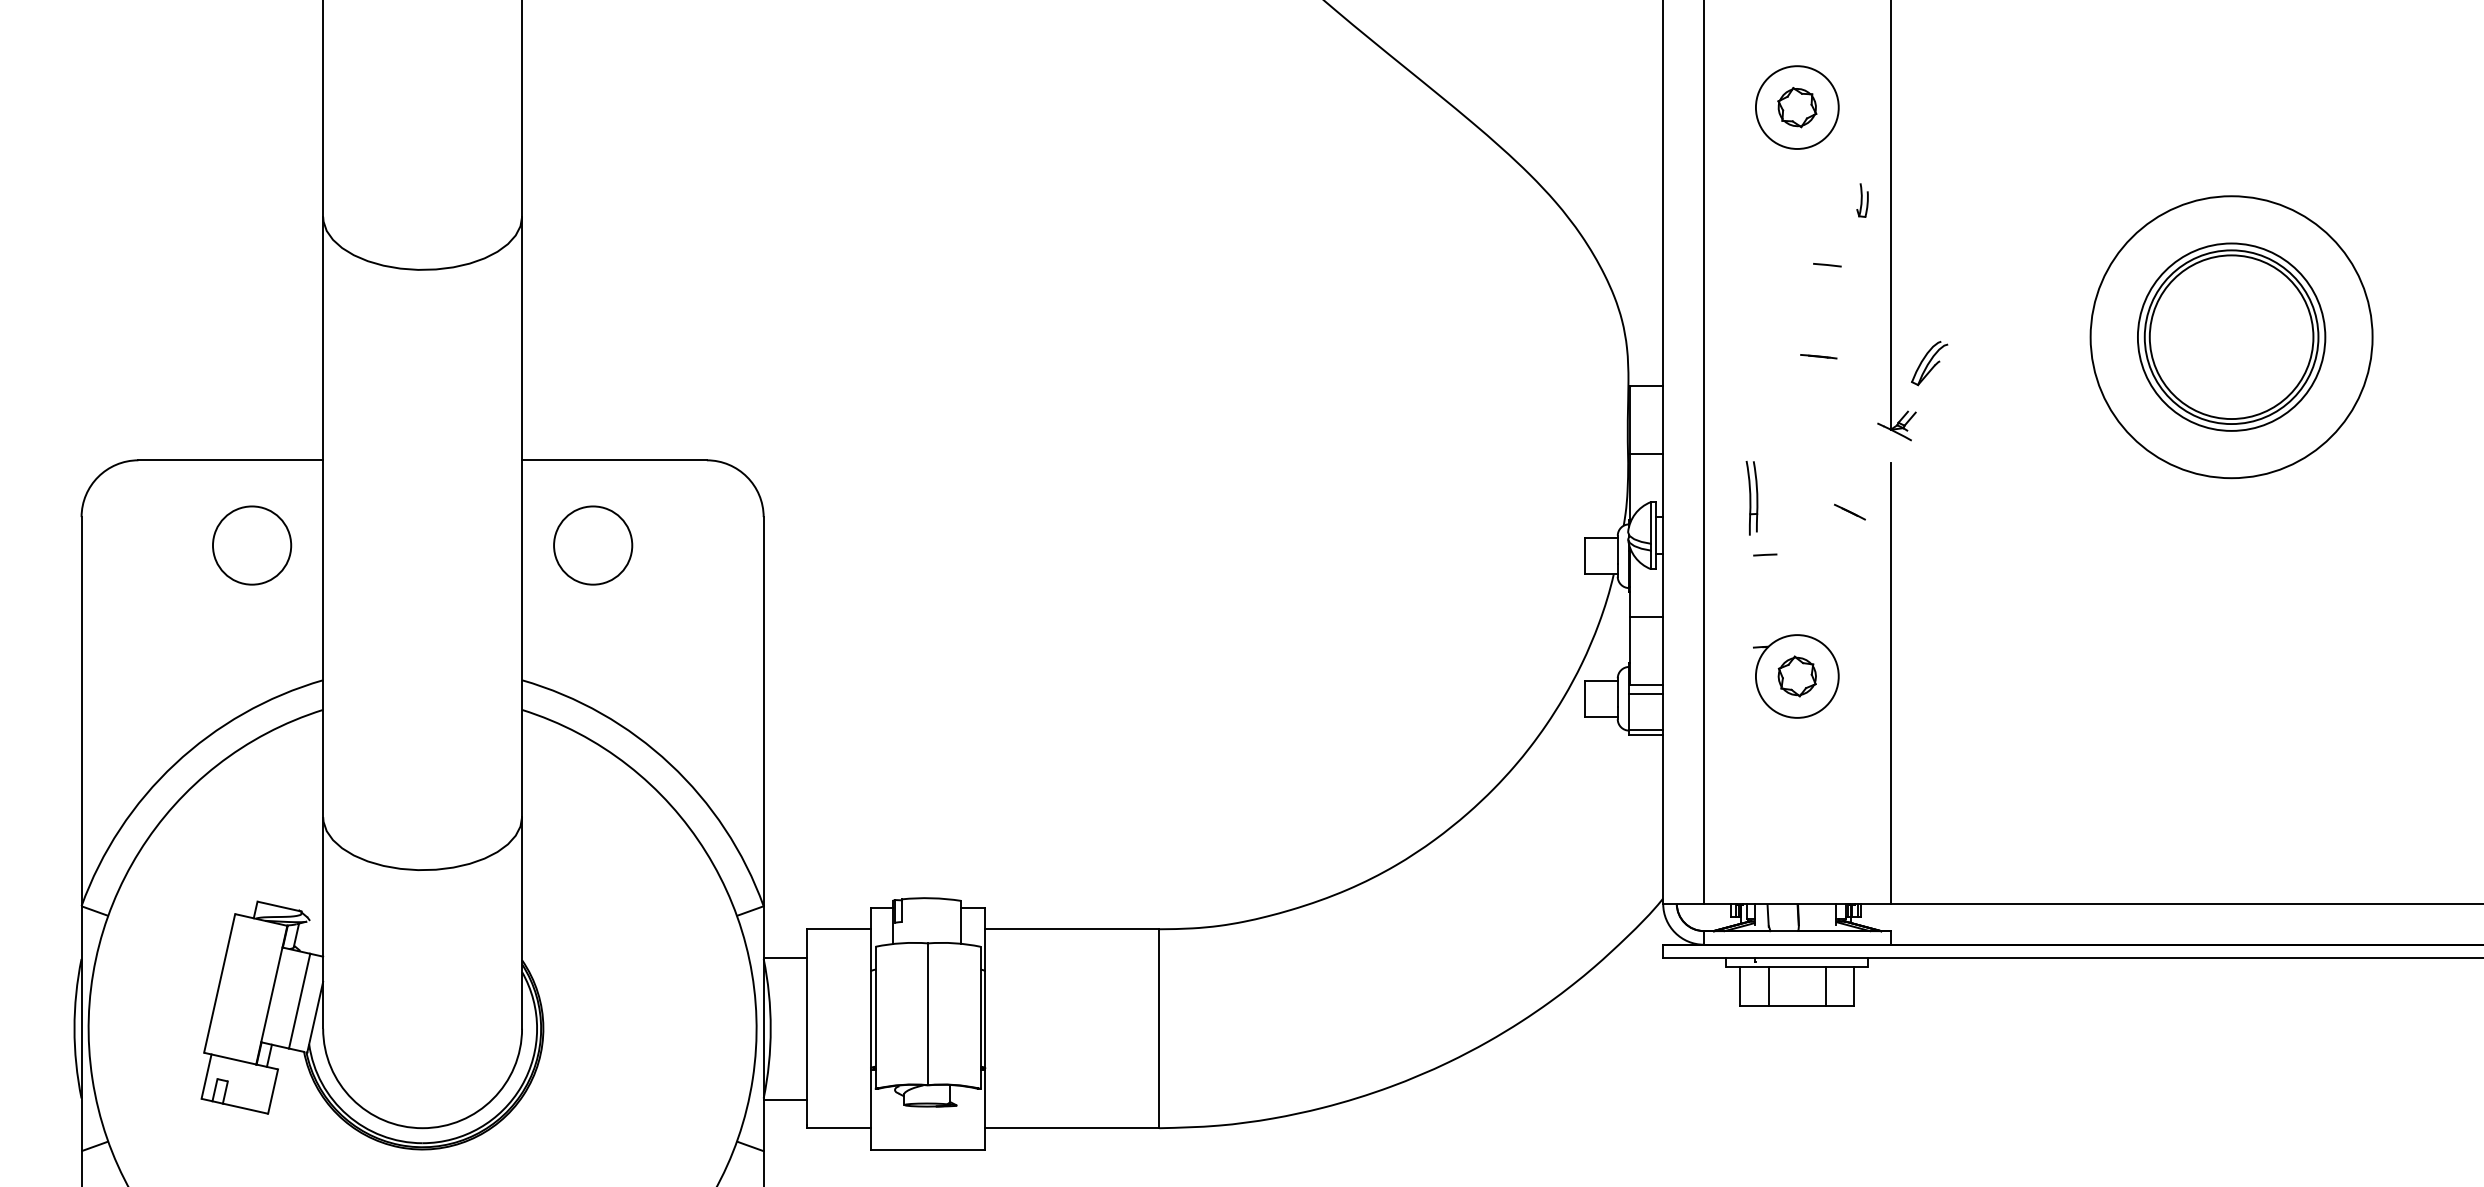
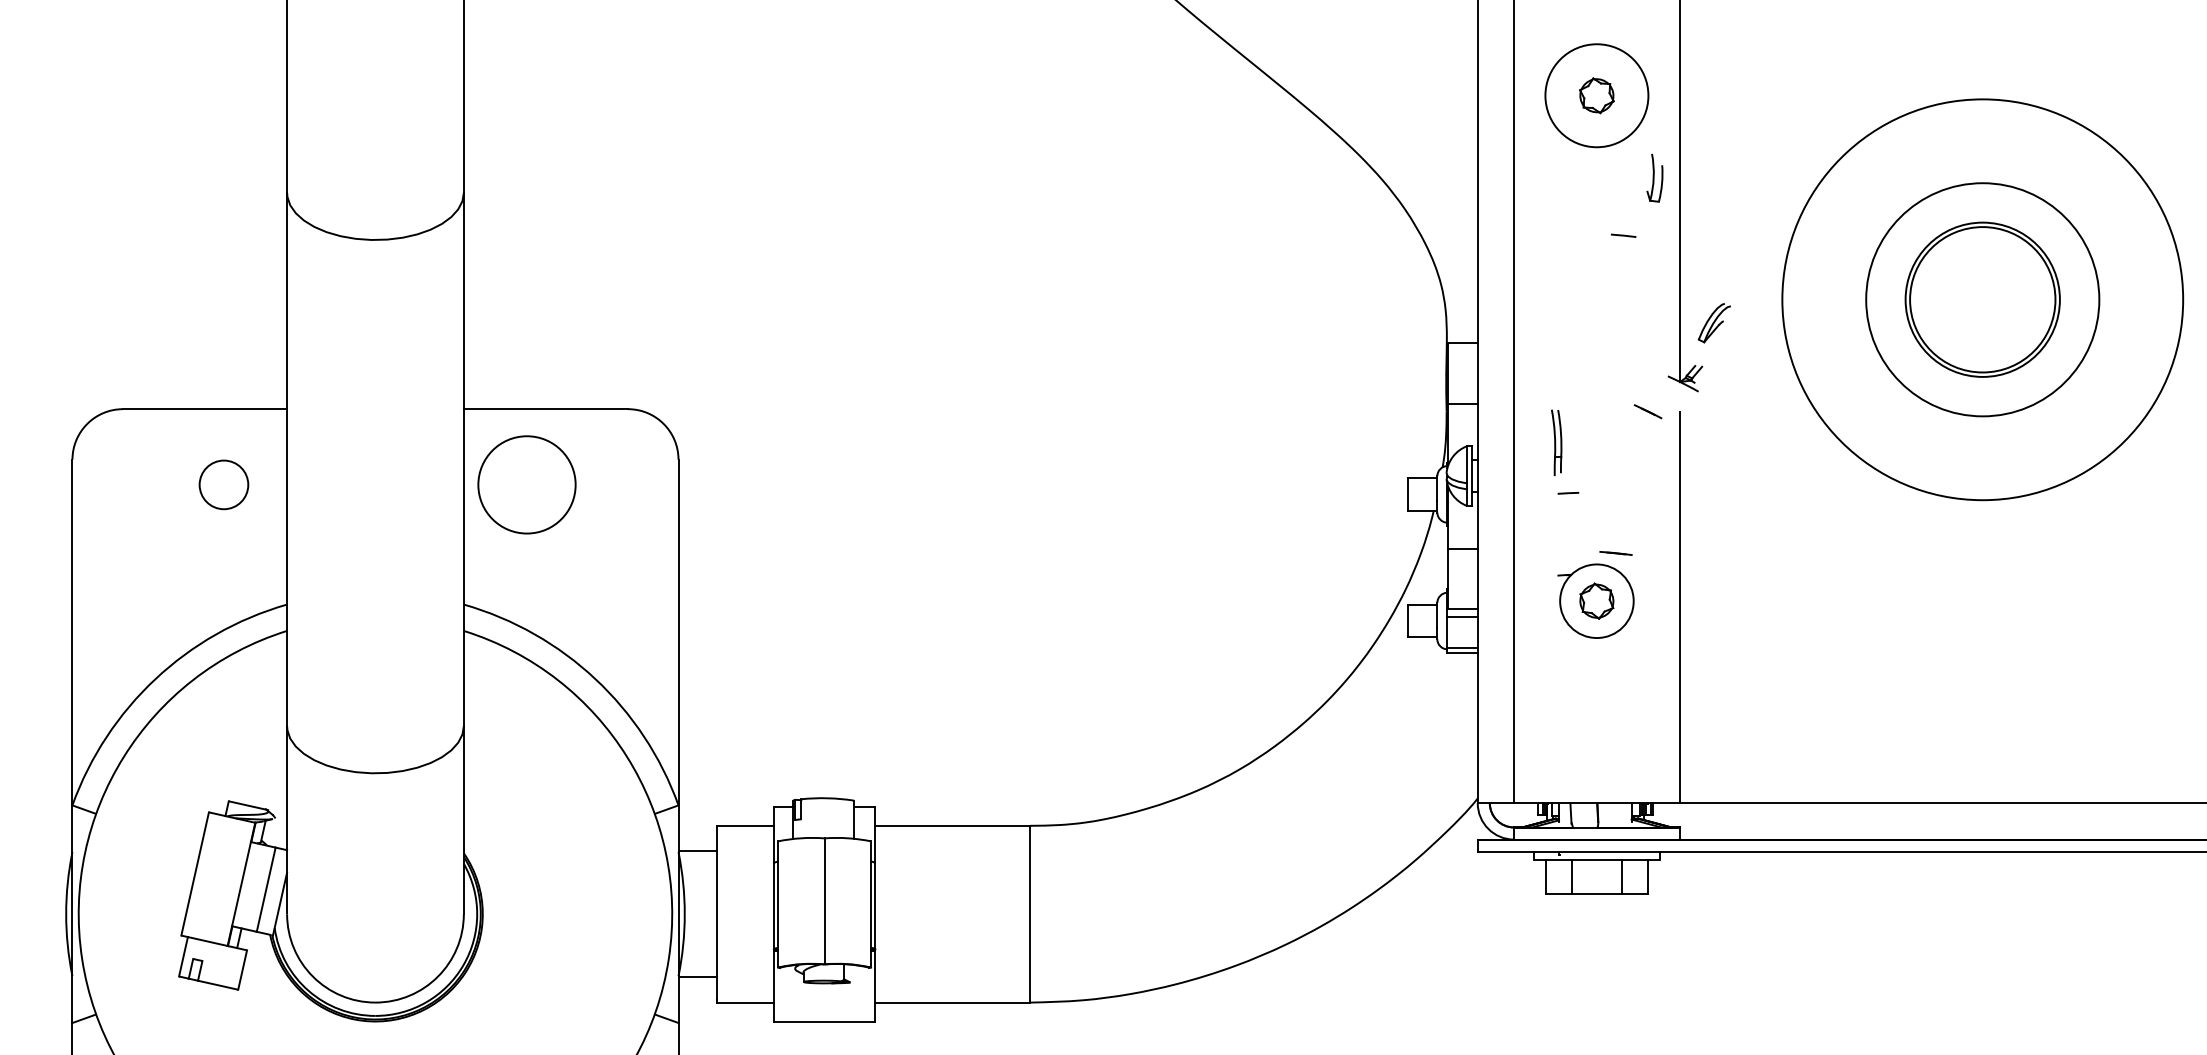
circle: (1796, 107) -> (1596, 95), size x1.4
part: (1862, 200) -> (1654, 178), size x1.6
circle: (2231, 336) -> (1982, 299), size x1.4
circle: (2231, 337) -> (1982, 300), size x1.6
line: (1818, 356) -> (1615, 553), moved
line: (1849, 511) -> (1647, 411), moved
circle: (252, 545) -> (224, 484), size x0.7
circle: (593, 545) -> (527, 484), size x1.4

